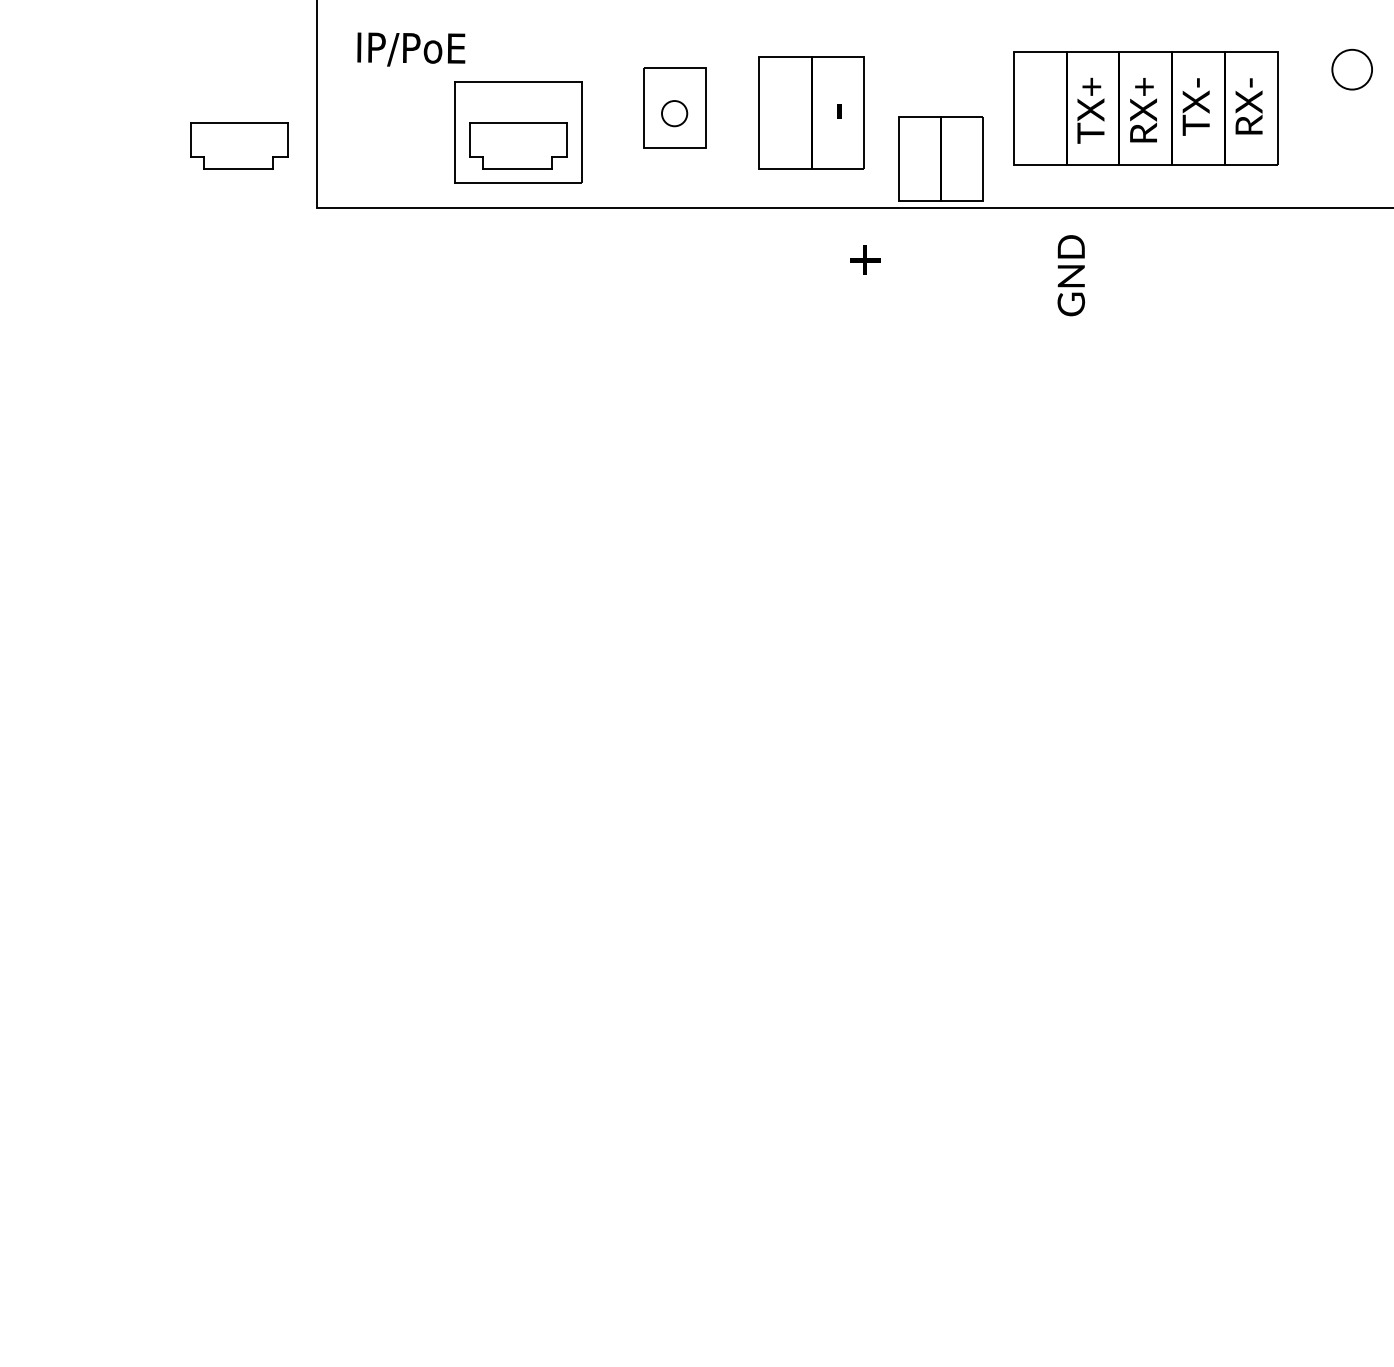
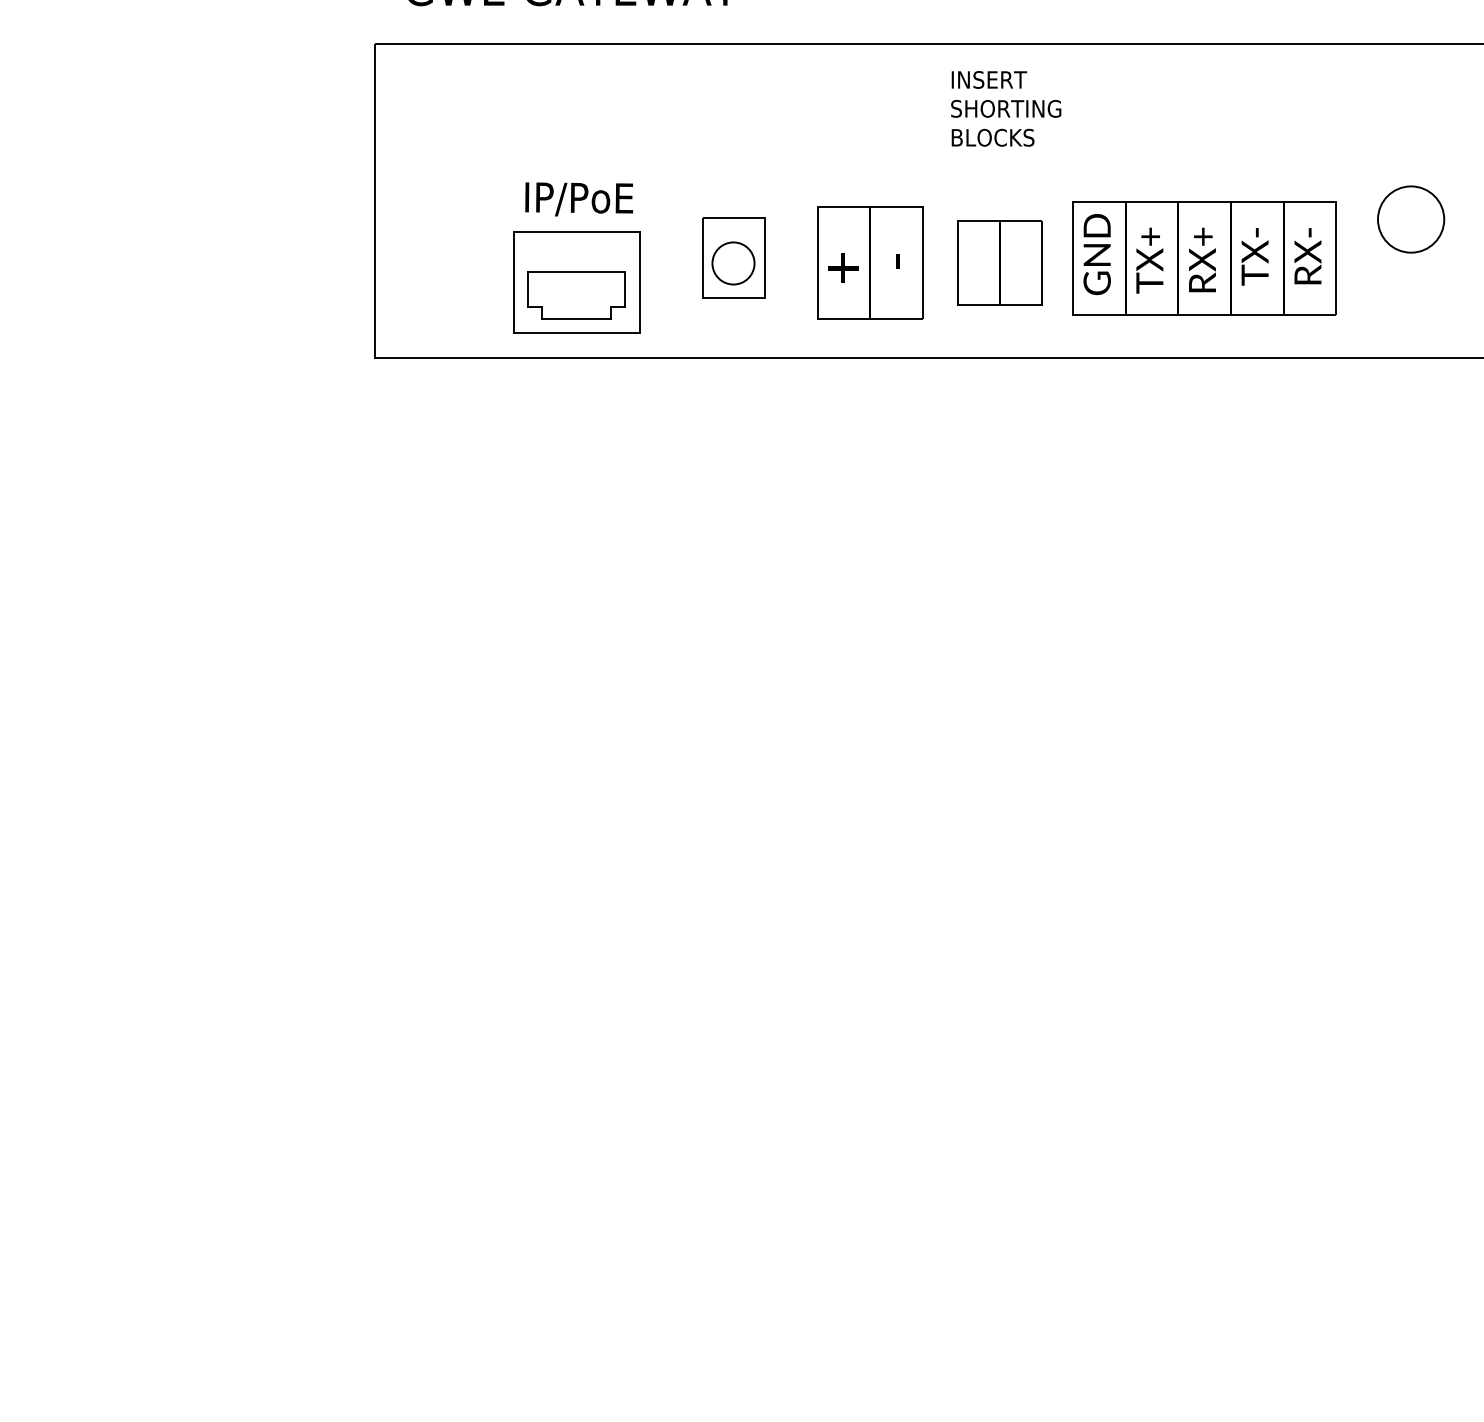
text: (411, 49) -> (579, 199), moved
circle: (1351, 69) -> (1410, 219), size x1.67
circle: (674, 113) -> (733, 263), size x1.67
part: (238, 145) -> (297, 295), removed
part: (940, 158) -> (999, 262), moved
text: (865, 259) -> (843, 267), moved
text: (1070, 275) -> (1096, 254), moved

